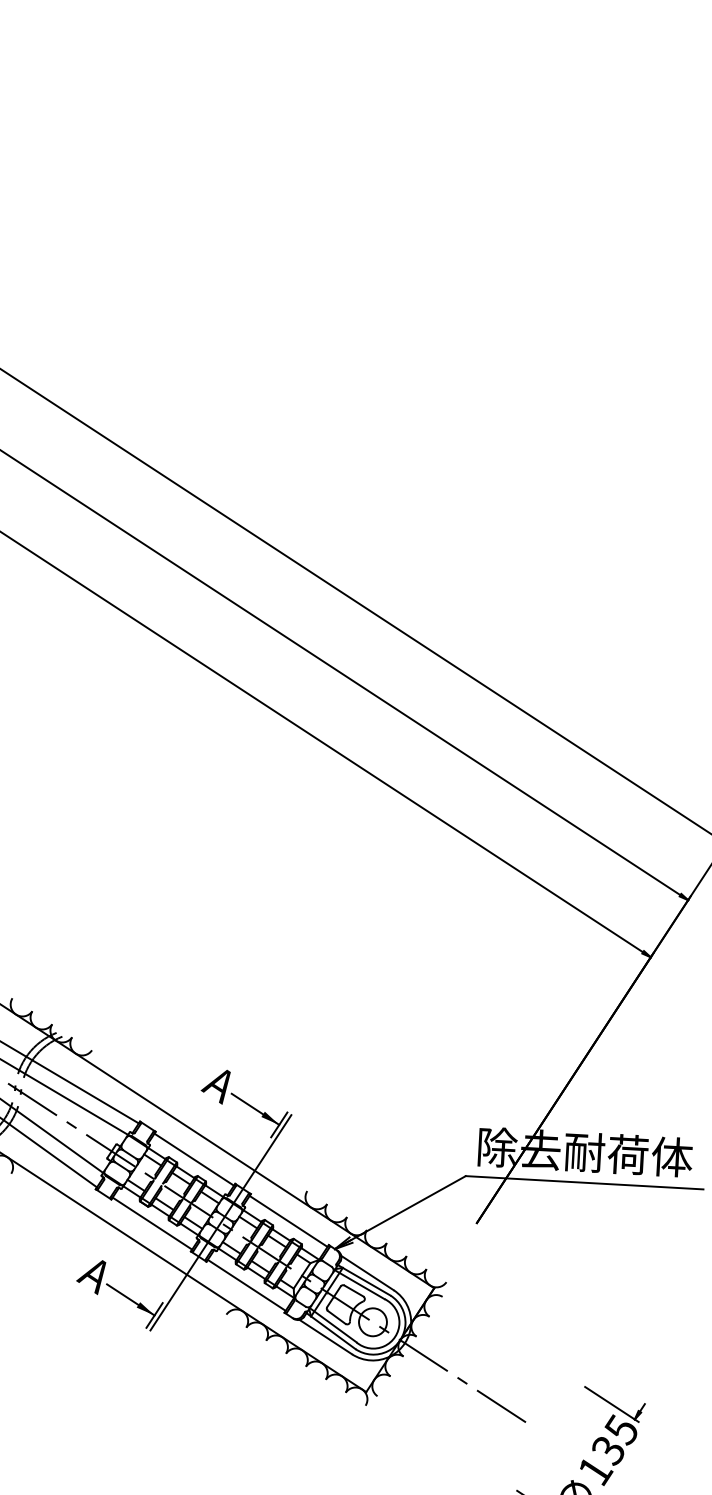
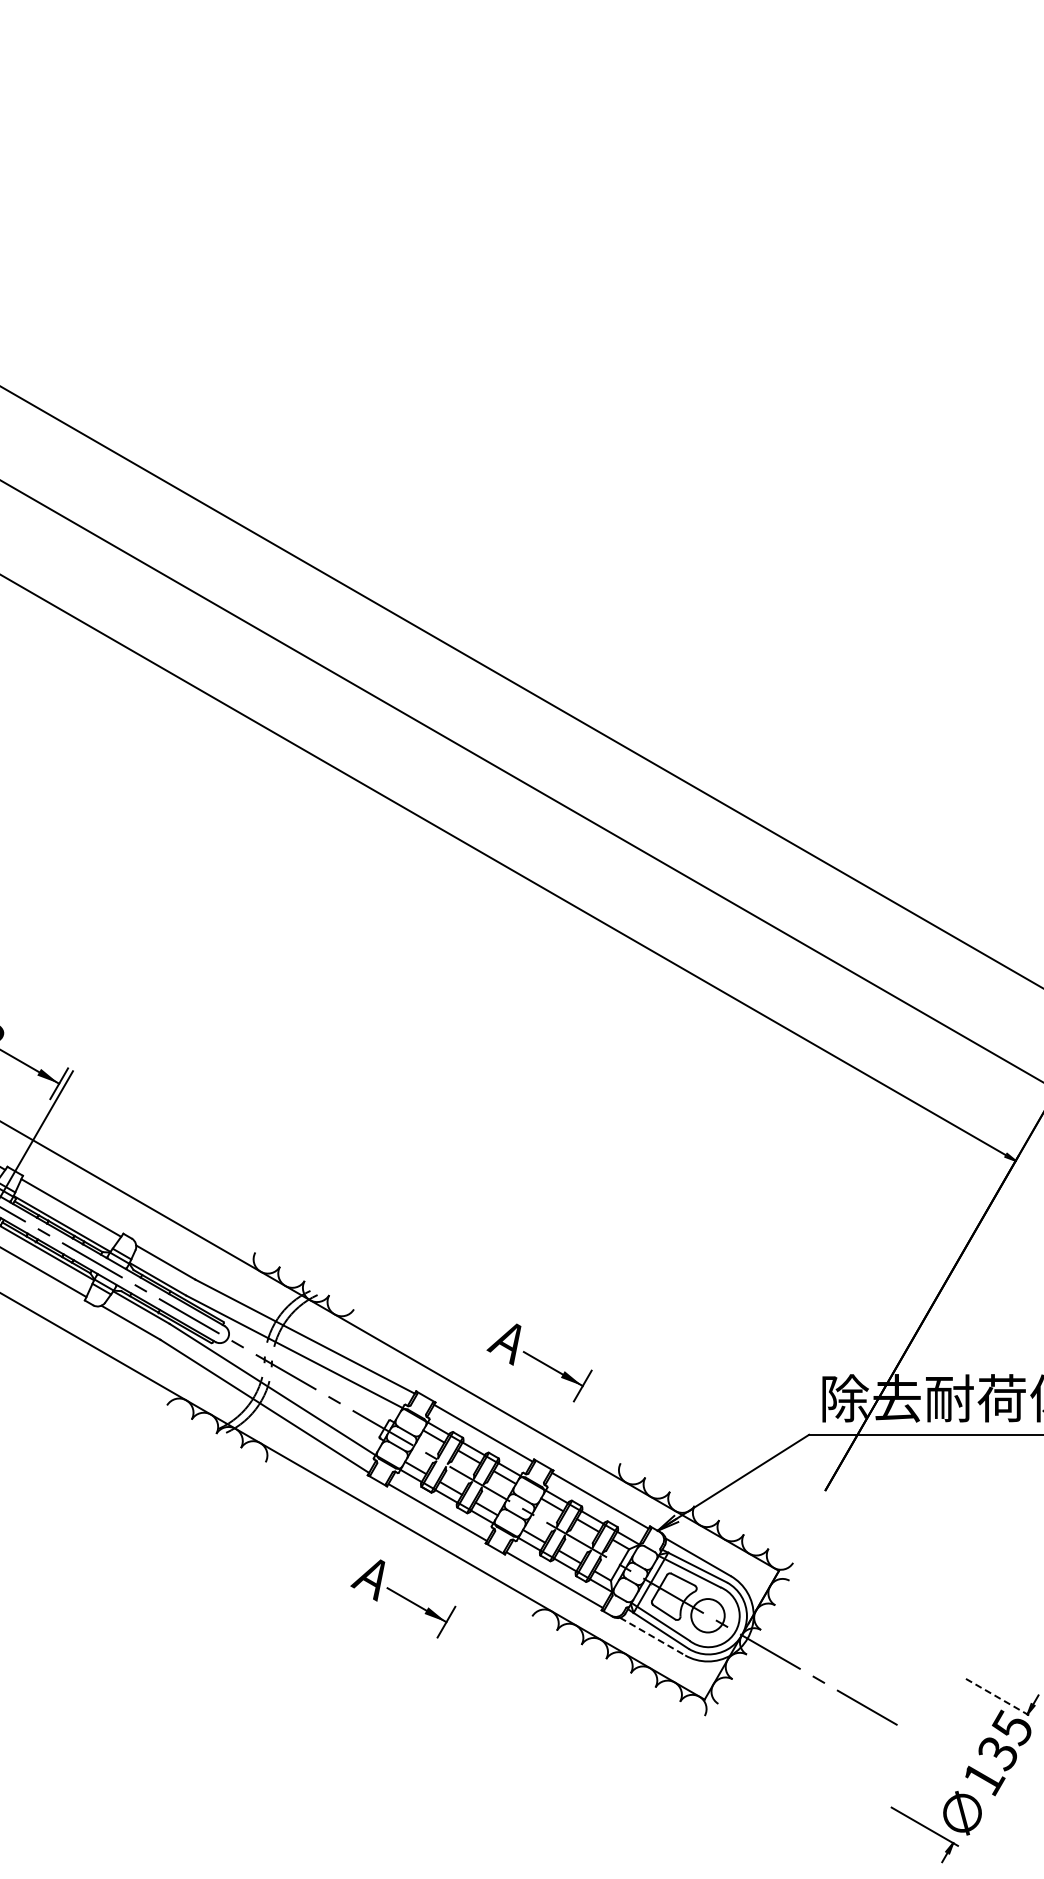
line: (220, 1222) -> (519, 1506), removed
line: (325, 1337) -> (652, 1636), solid -> dashed
line: (612, 1404) -> (999, 1698), solid -> dashed

